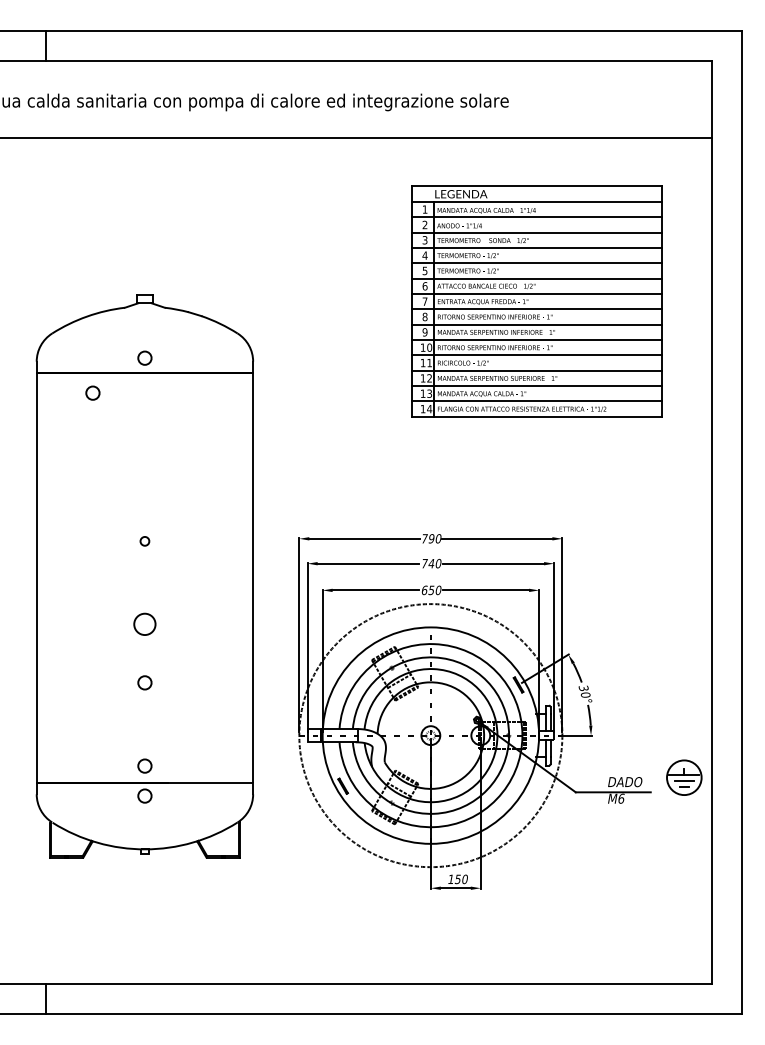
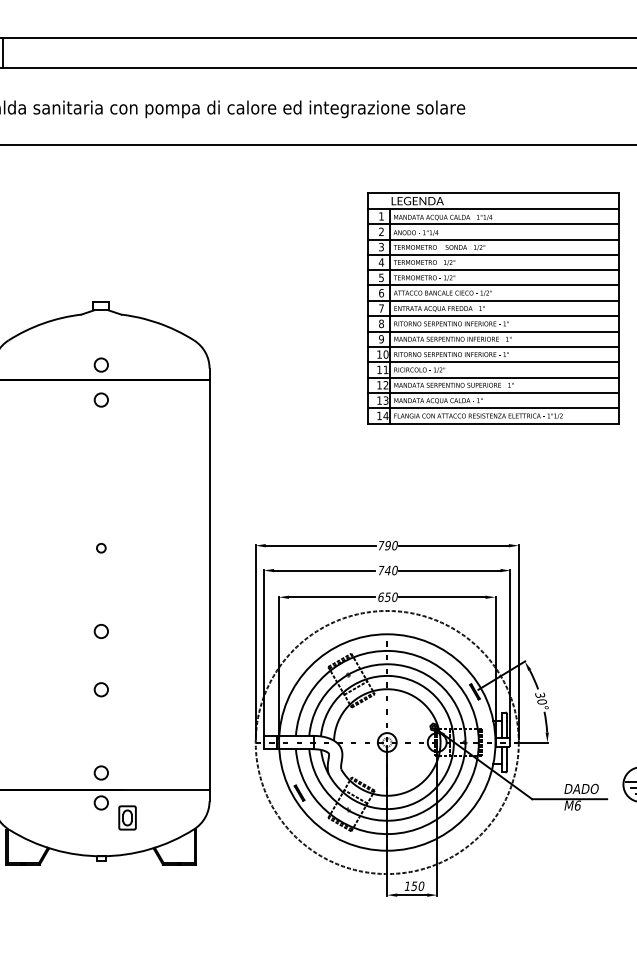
circle: (92, 392) -> (100, 399), moved
circle: (144, 624) -> (100, 631), size x0.62
part: (170, 810) -> (126, 817), added

